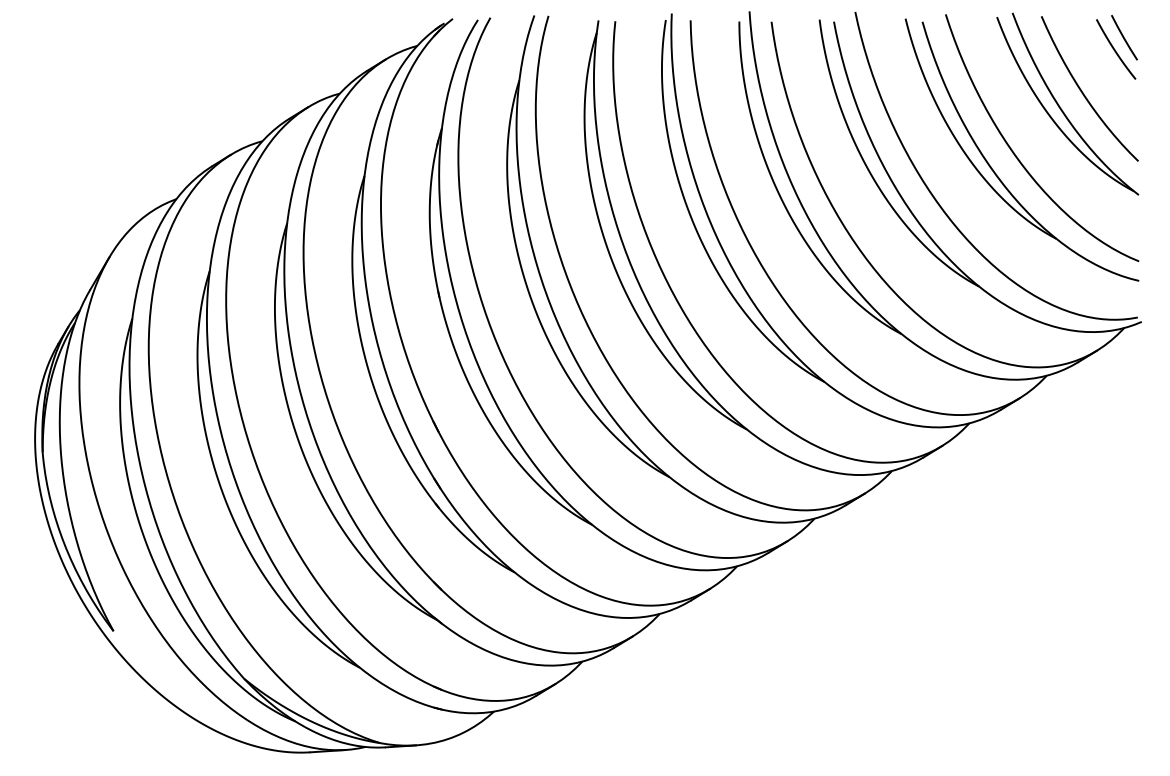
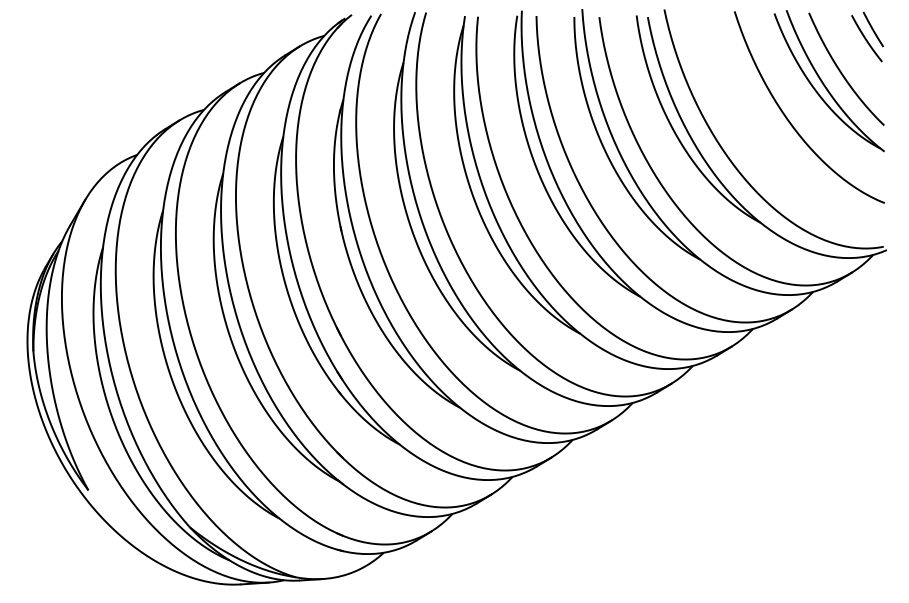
part: (994, 170) -> (772, 132), removed

